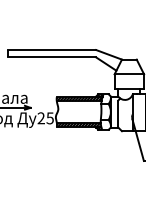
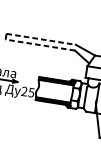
line: (52, 50) -> (41, 39), solid -> dashed
line: (51, 57) -> (40, 45), solid -> dashed

